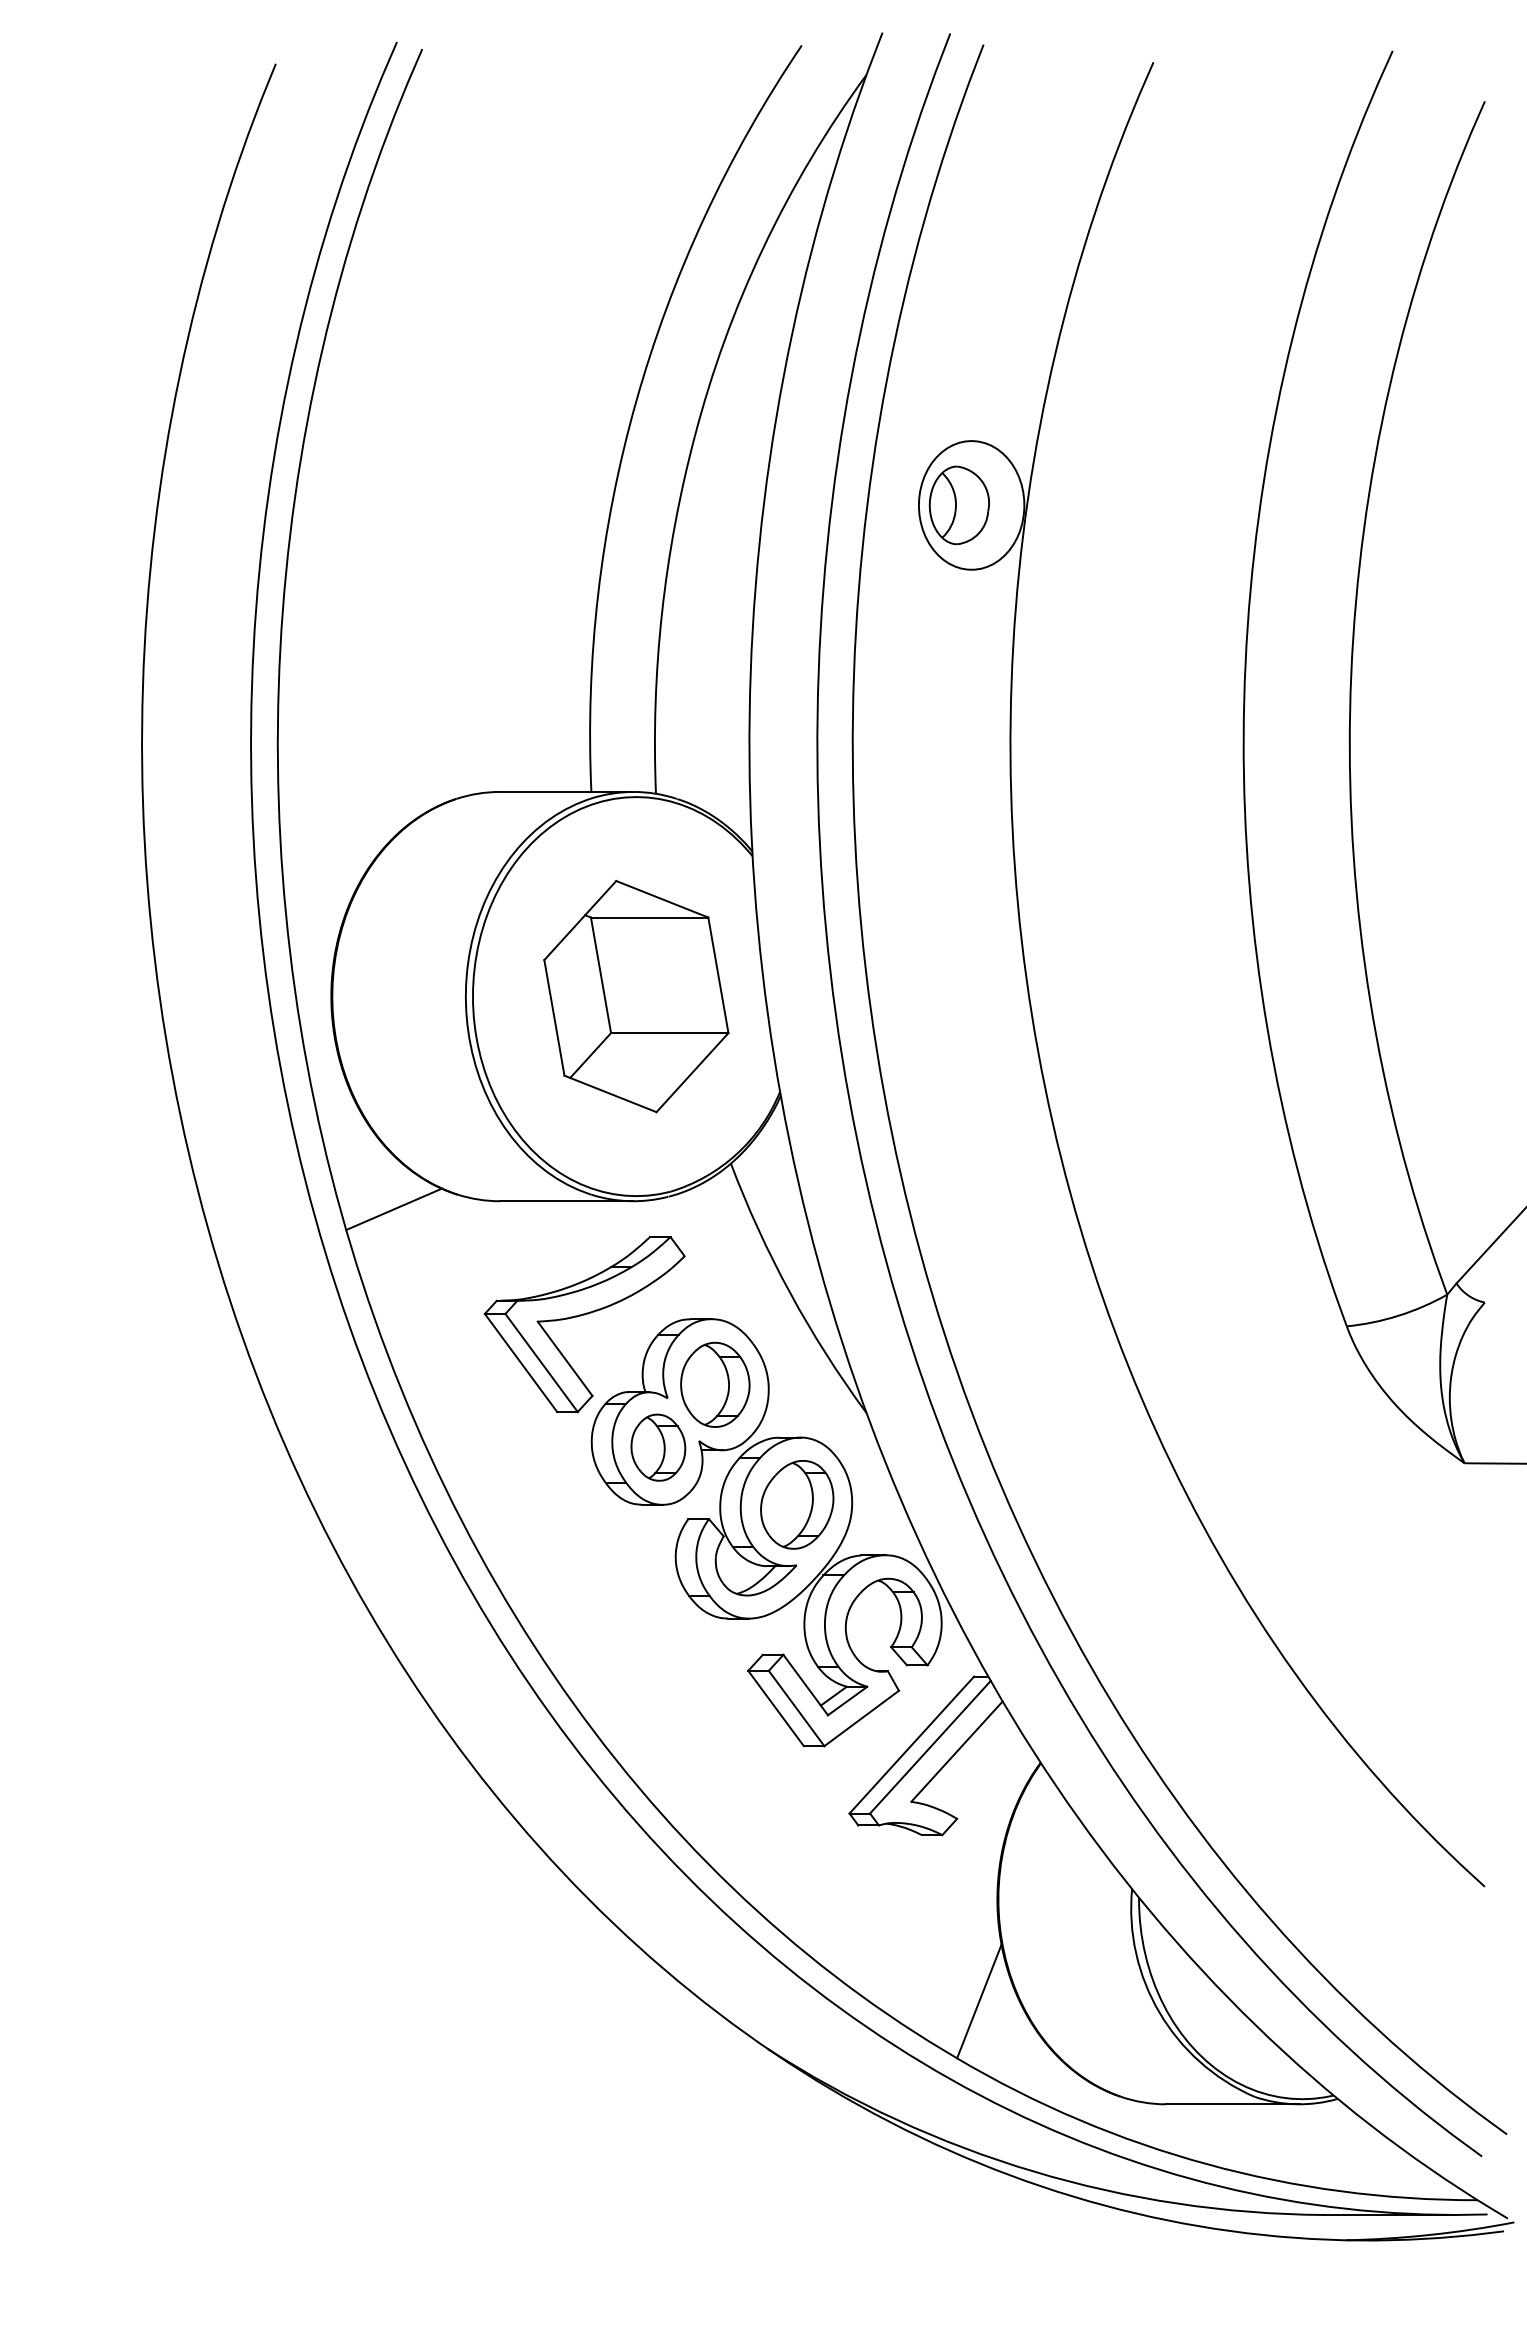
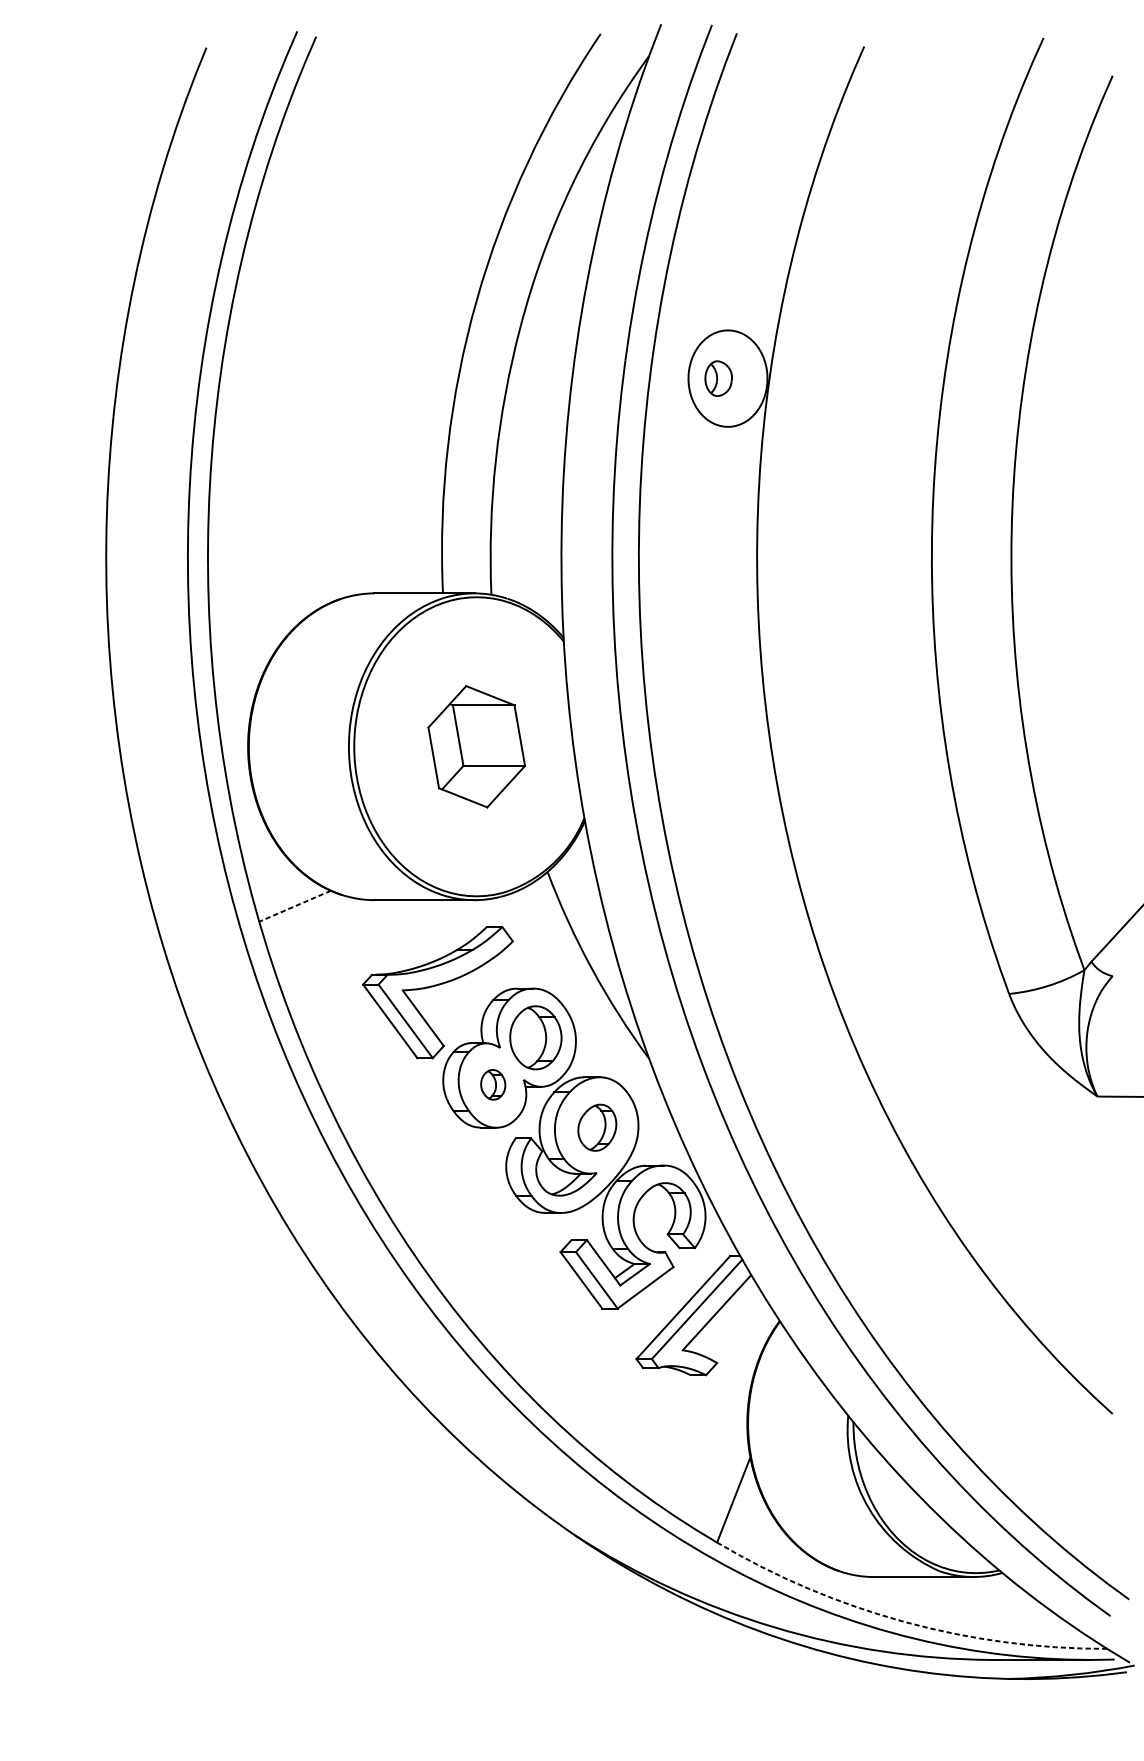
part: (958, 505) -> (718, 378), size x0.6
part: (636, 996) -> (476, 746), size x0.7
line: (393, 1209) -> (294, 906), solid -> dashed
part: (658, 1447) -> (493, 1084), size x0.6
part: (797, 1504) -> (597, 1127), size x0.7
arc: (1207, 2164) -> (904, 1622), solid -> dashed

